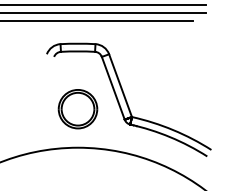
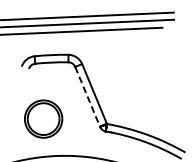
line: (113, 88) -> (87, 97), solid -> dashed
part: (77, 109) -> (43, 119), moved

